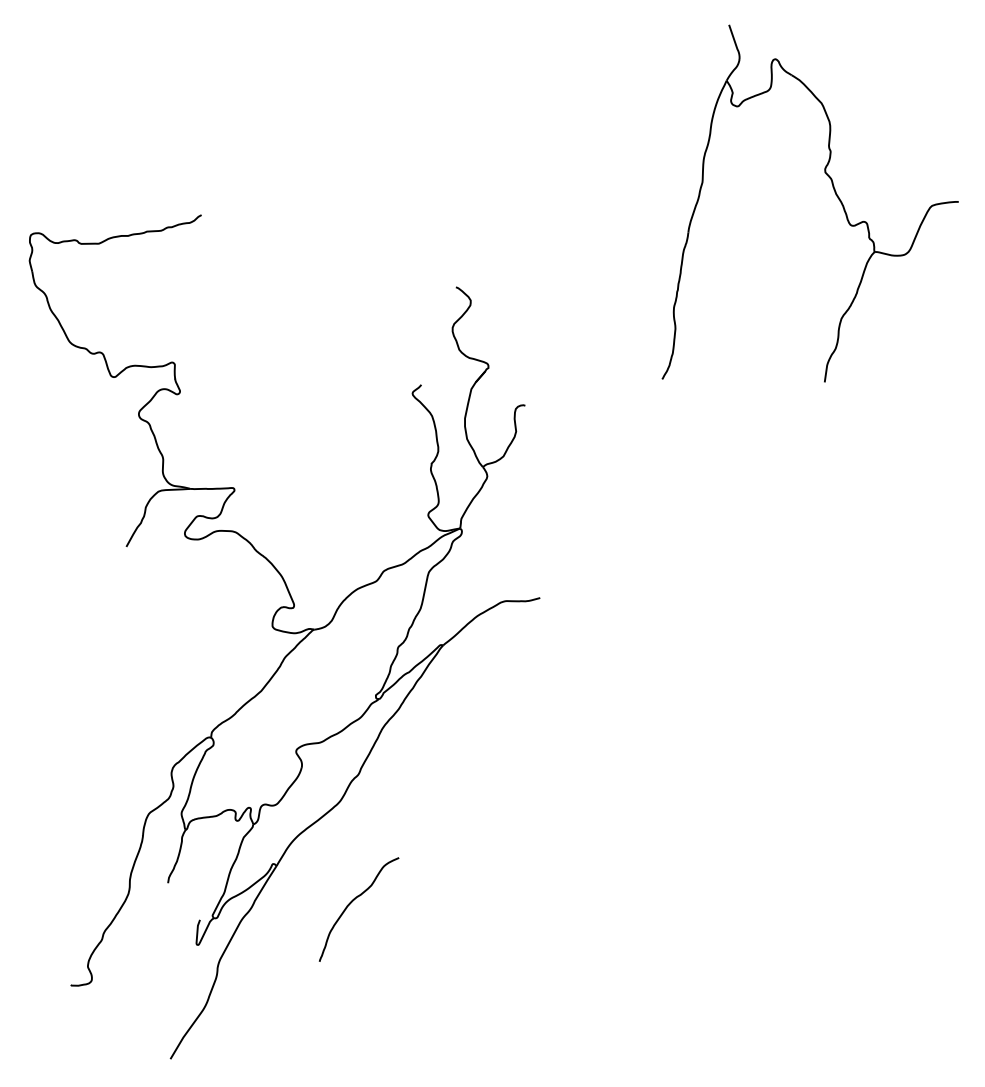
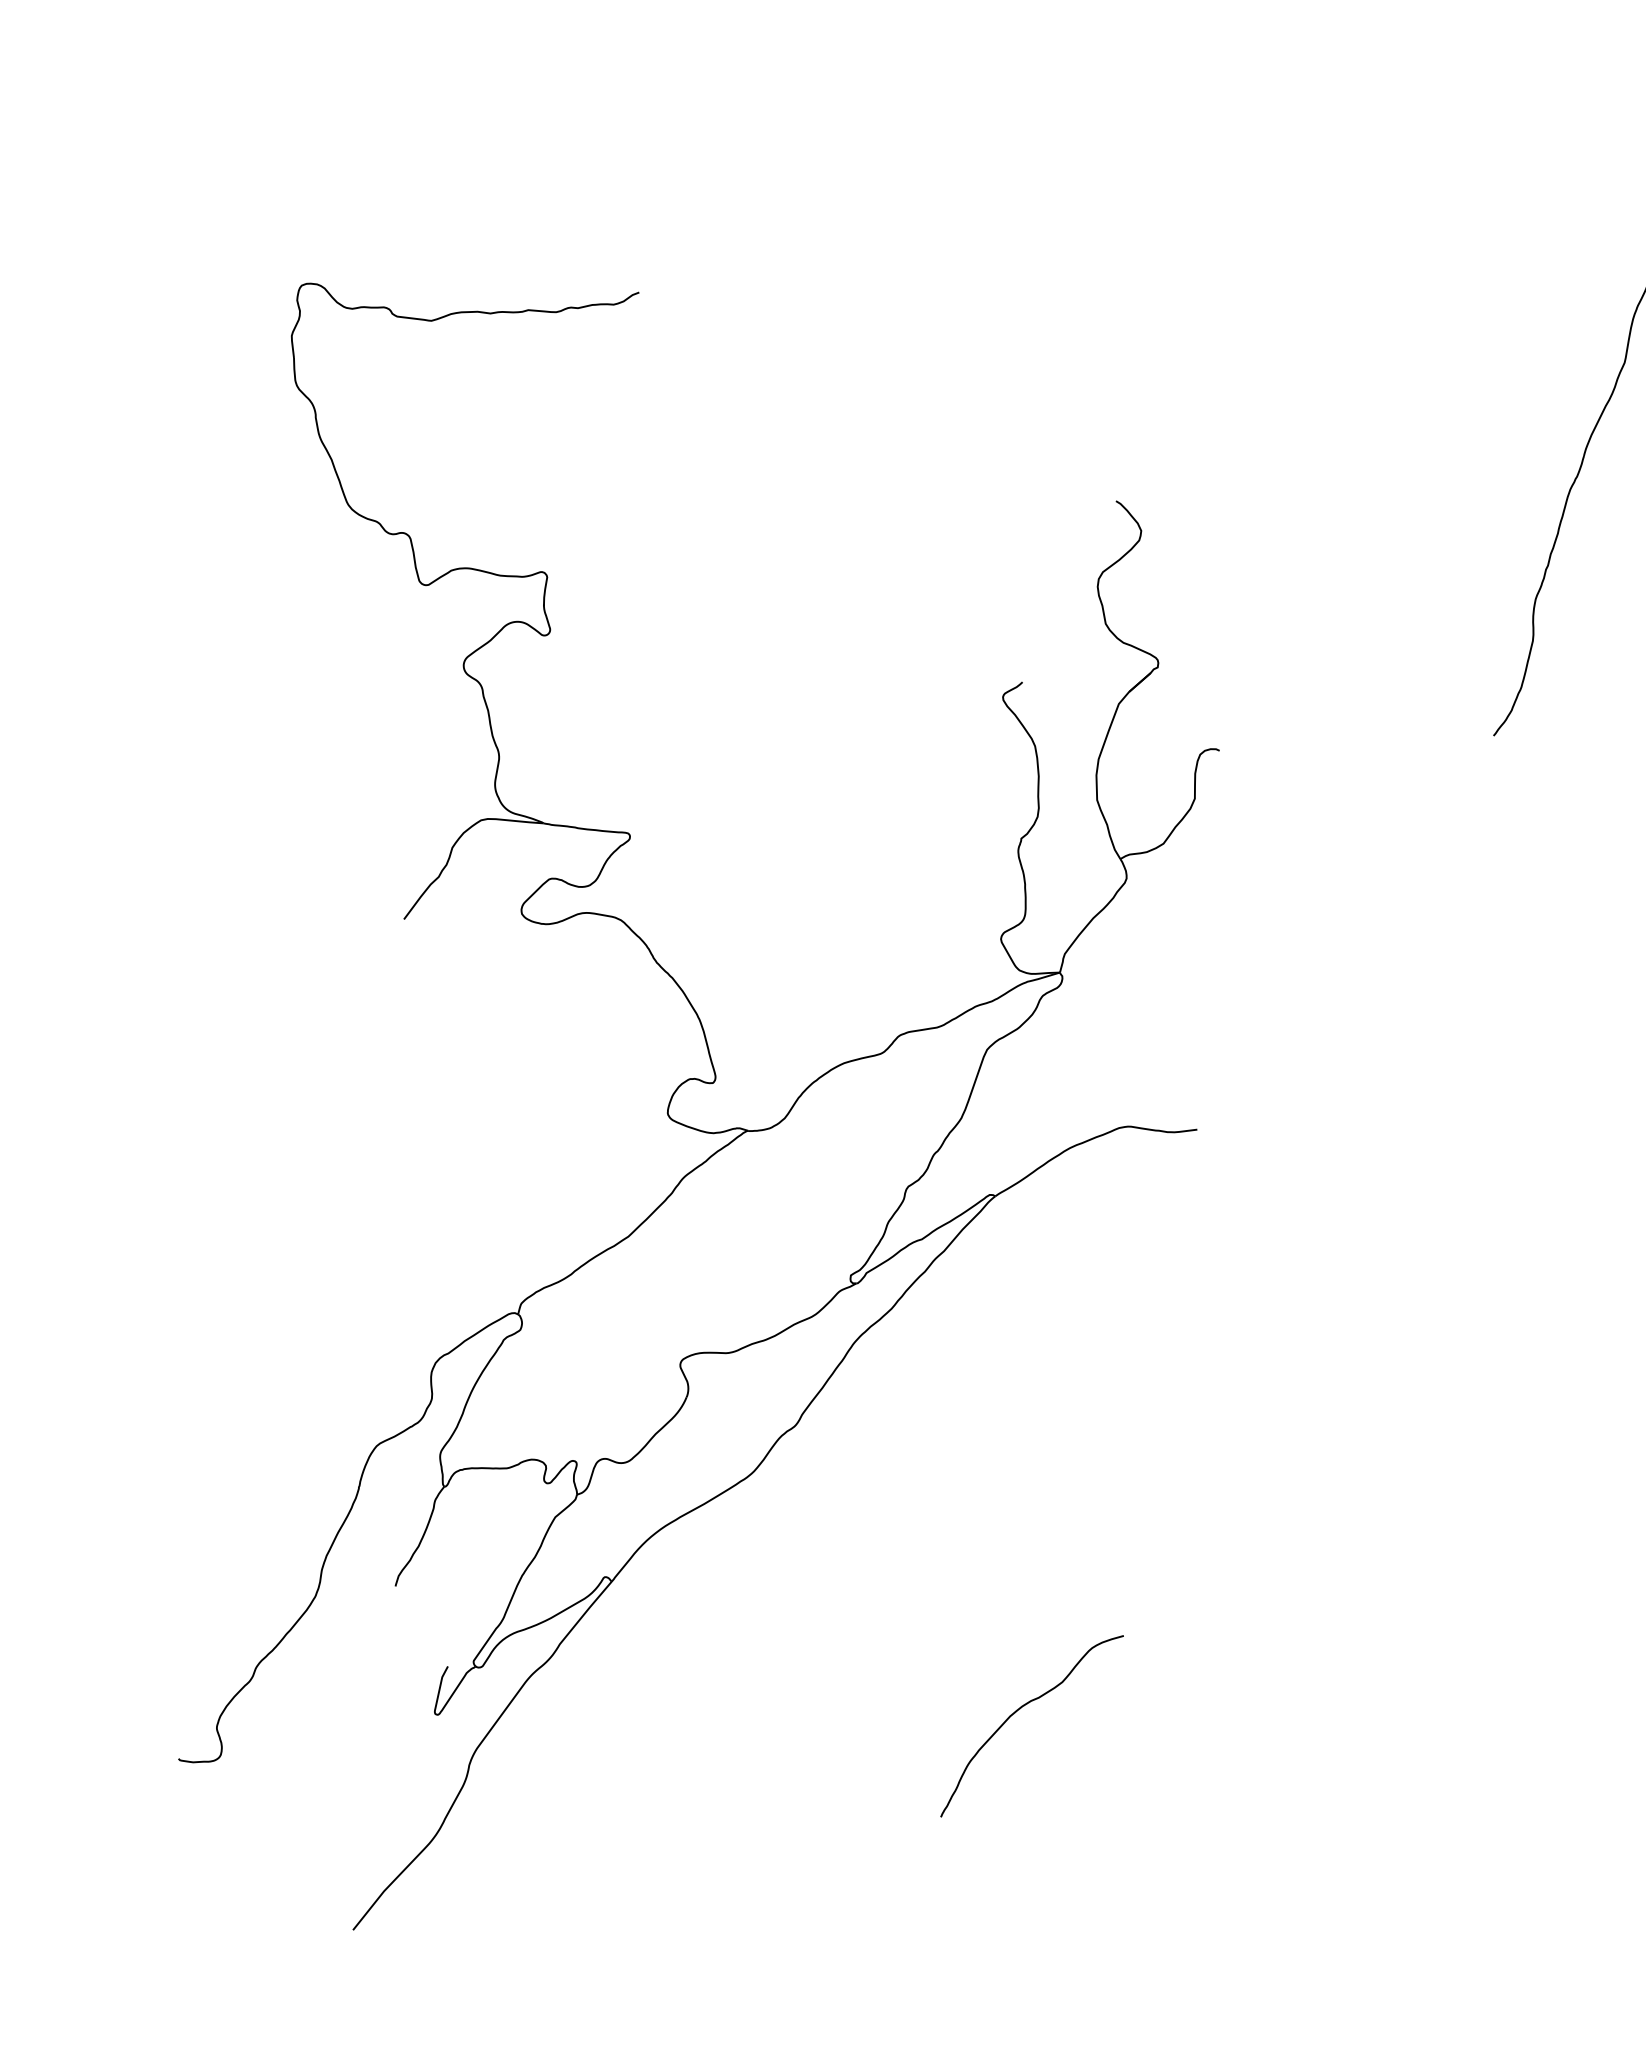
curve: (352, 902) -> (1020, 1710), moved

